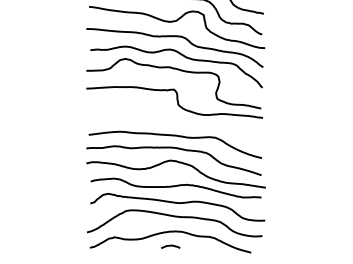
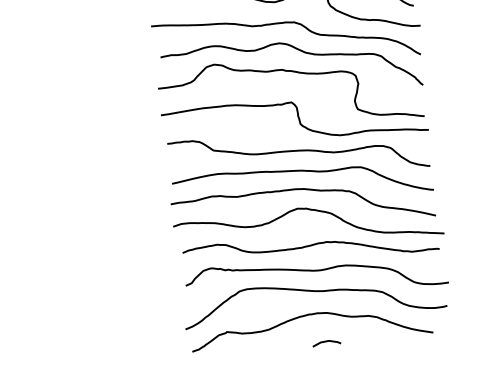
curve: (175, 123) -> (299, 152), added
curve: (170, 246) -> (326, 342), moved

